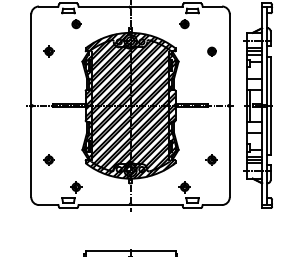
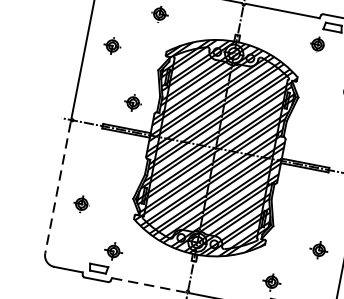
part: (69, 86) -> (132, 102), added
line: (31, 152) -> (58, 188), solid -> dashed
line: (104, 205) -> (149, 286), solid -> dashed

